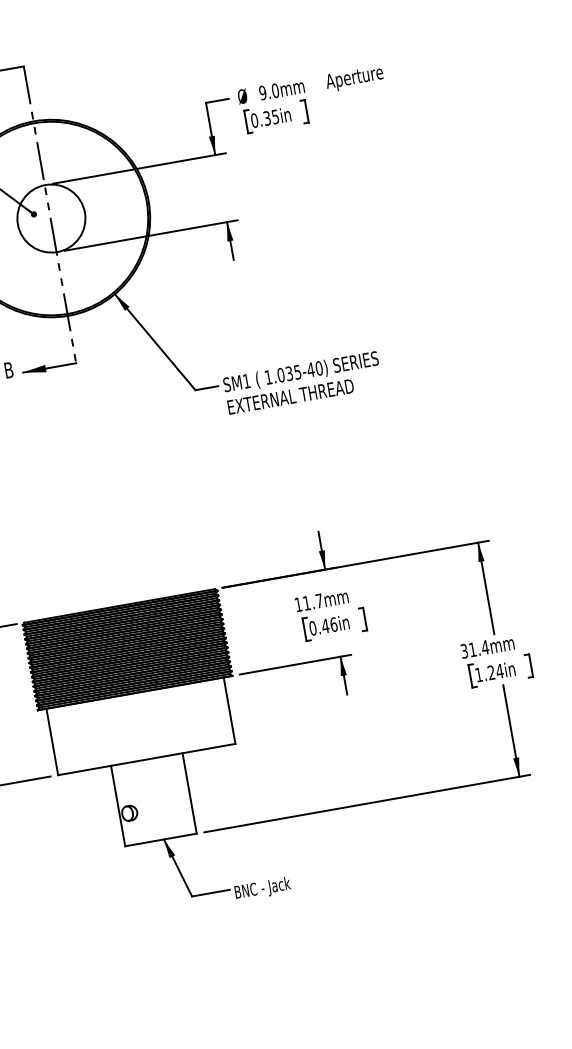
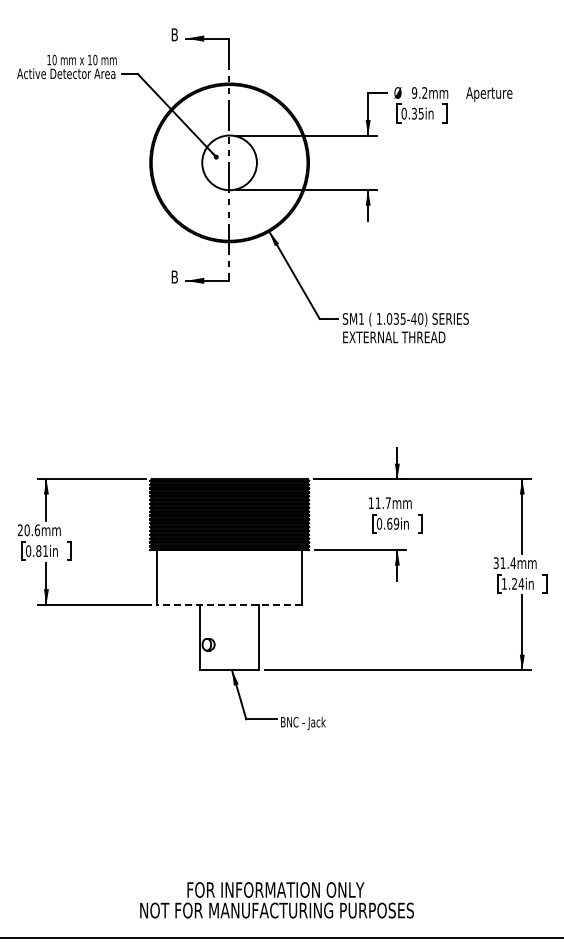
text: (274, 90) -> (424, 92), 9.0mm -> 9.2mm
text: (328, 625) -> (392, 523), 0.46in -> 0.69in
line: (146, 759) -> (229, 604), solid -> dashed

